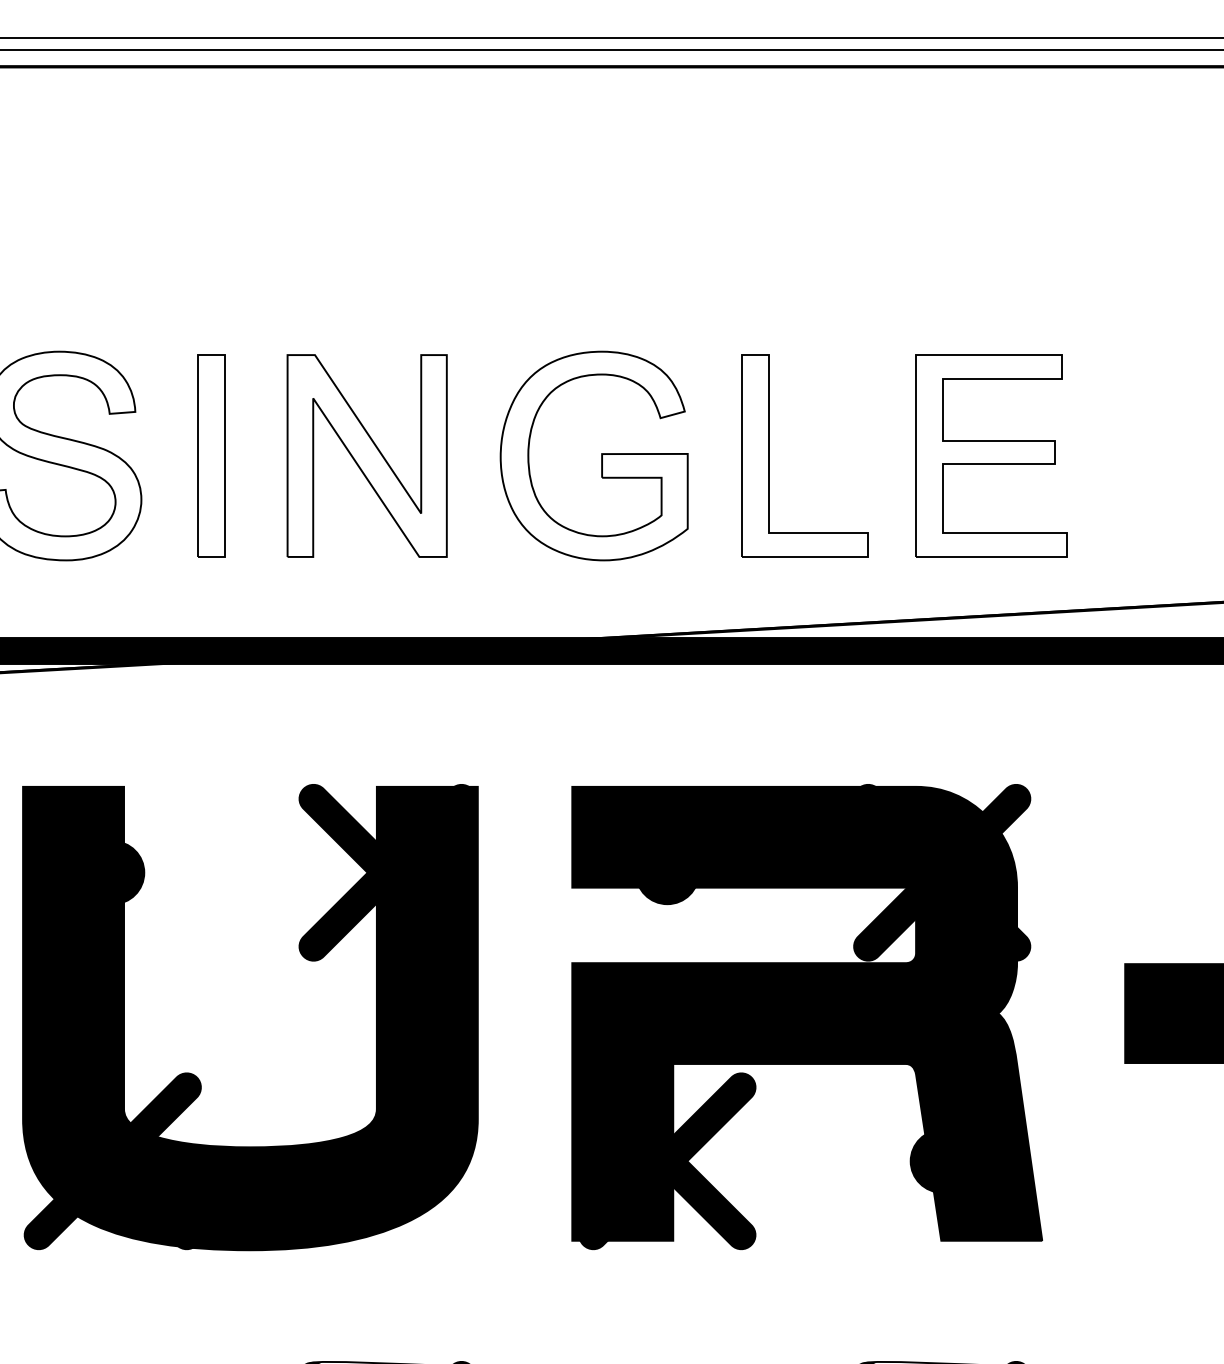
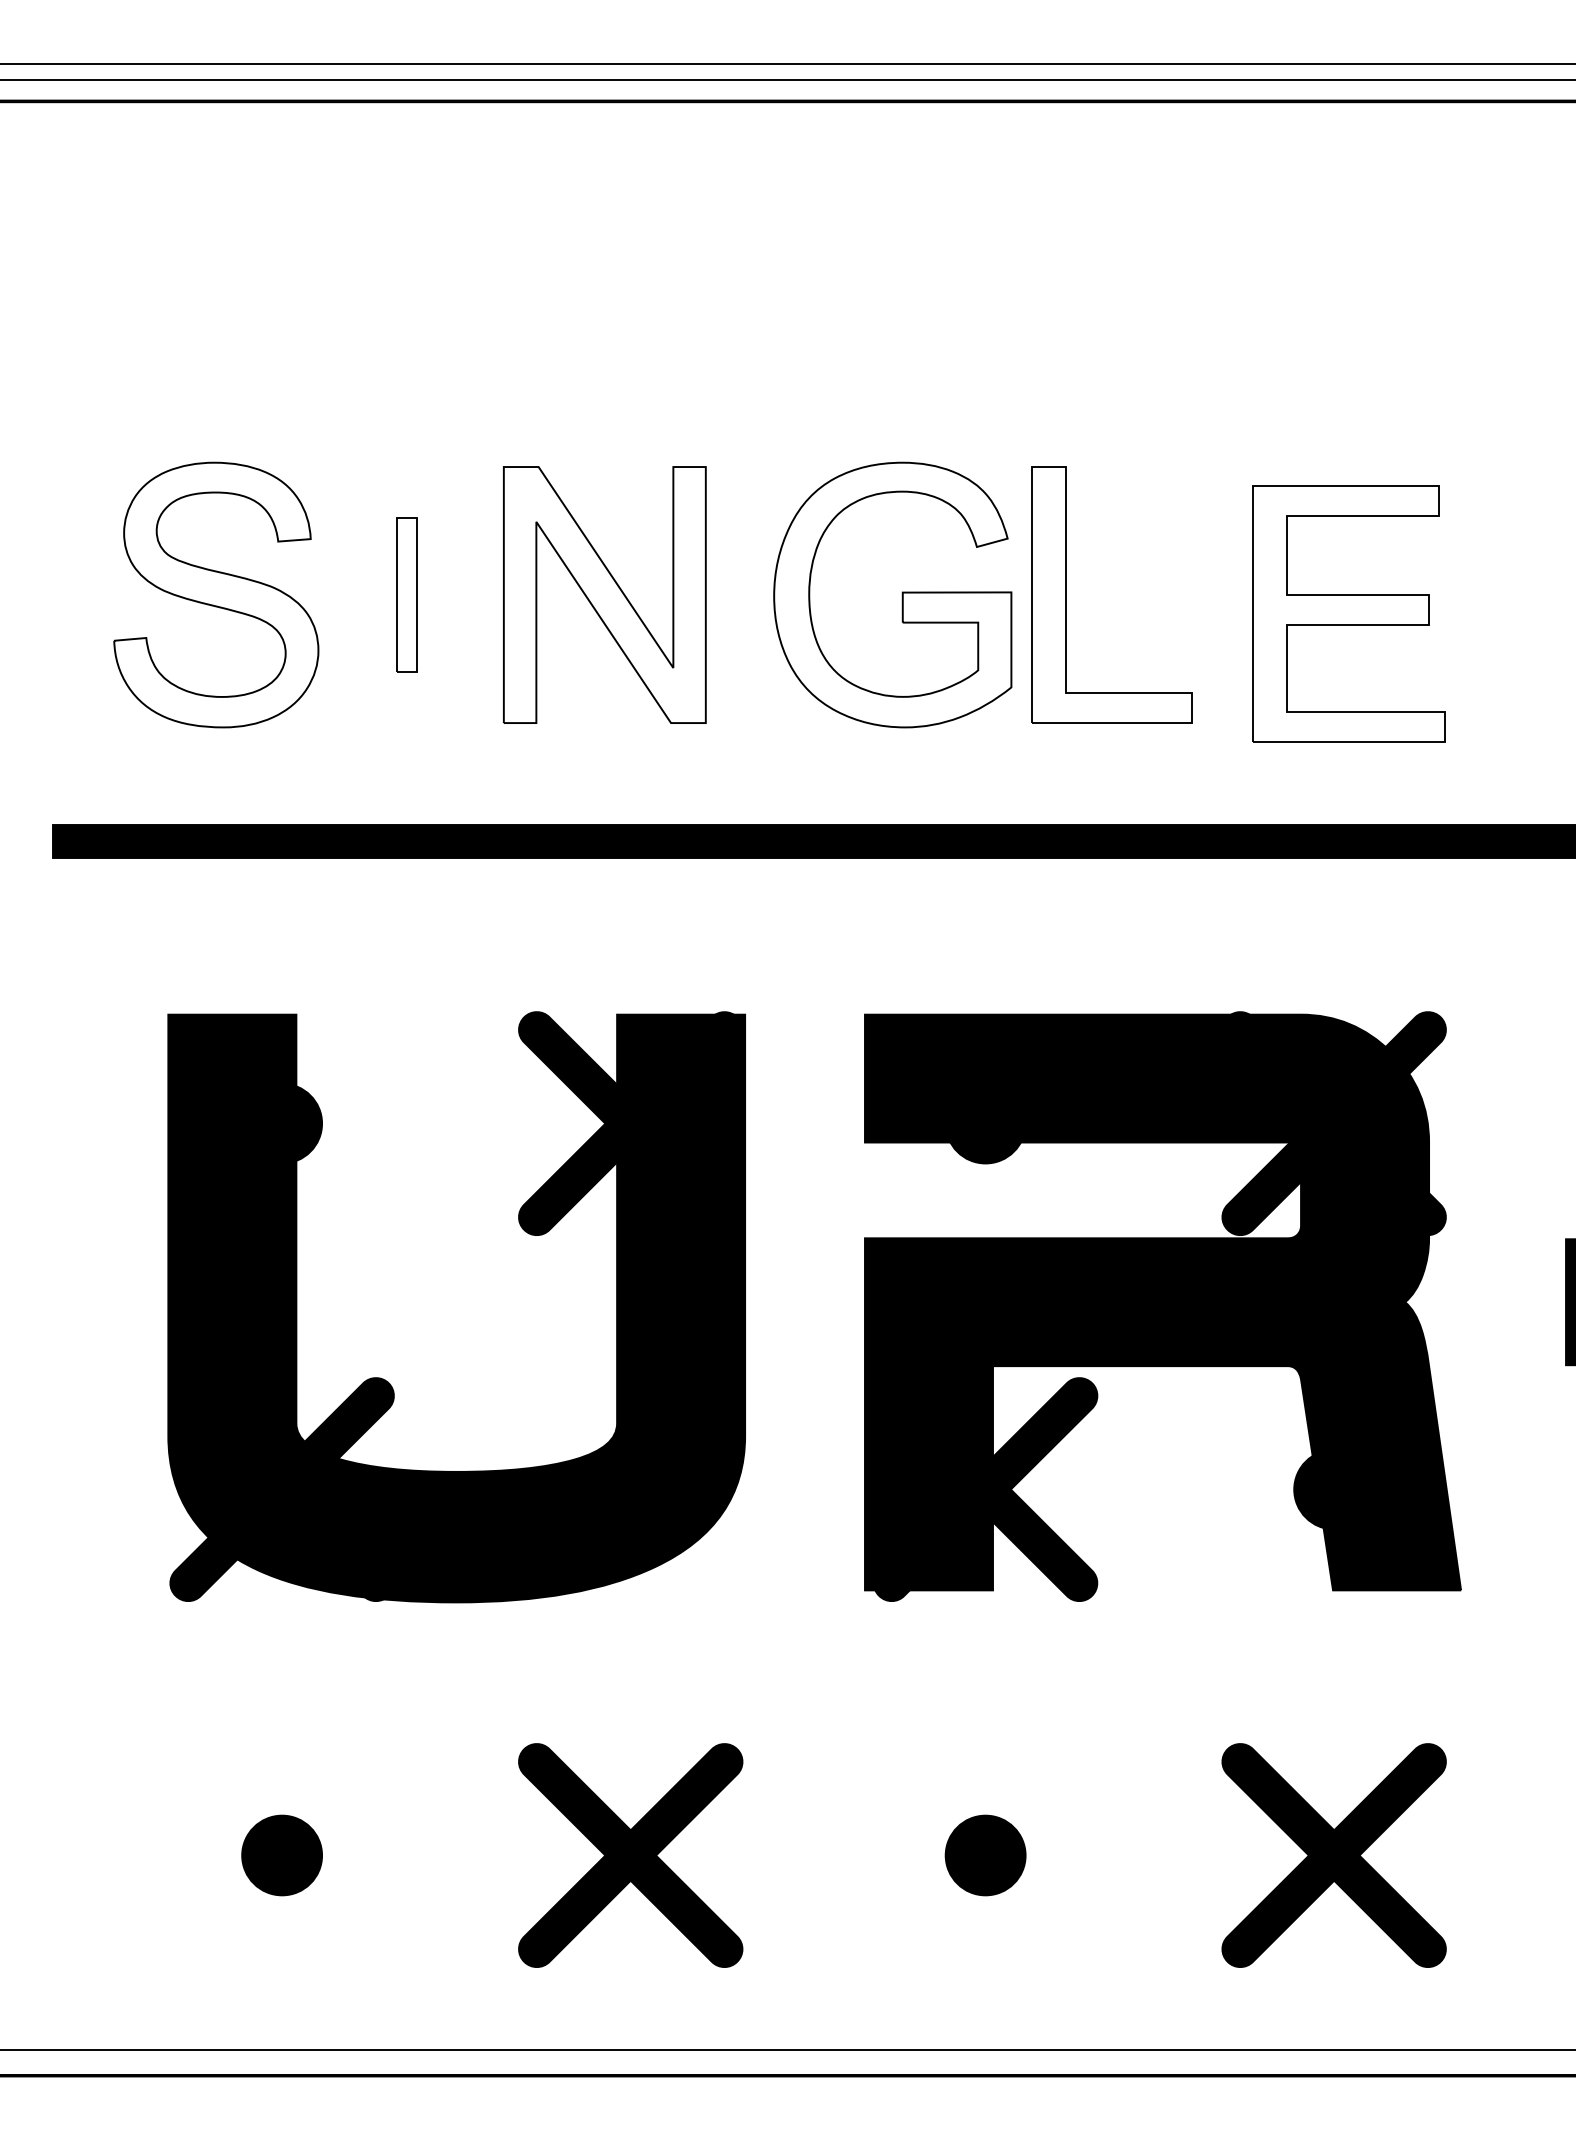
part: (210, 455) -> (406, 594), size x0.6
part: (769, 455) -> (1066, 594), moved
part: (991, 455) -> (1348, 613), moved

